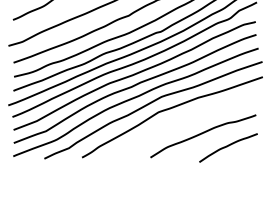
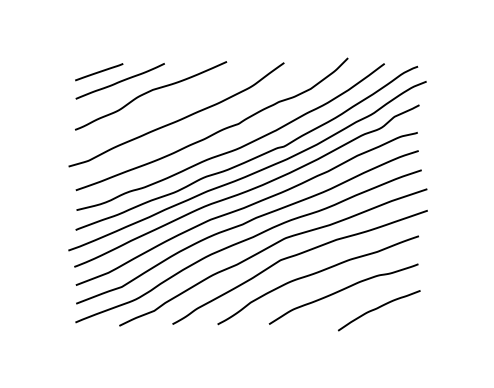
curve: (183, 122) -> (315, 274), added

